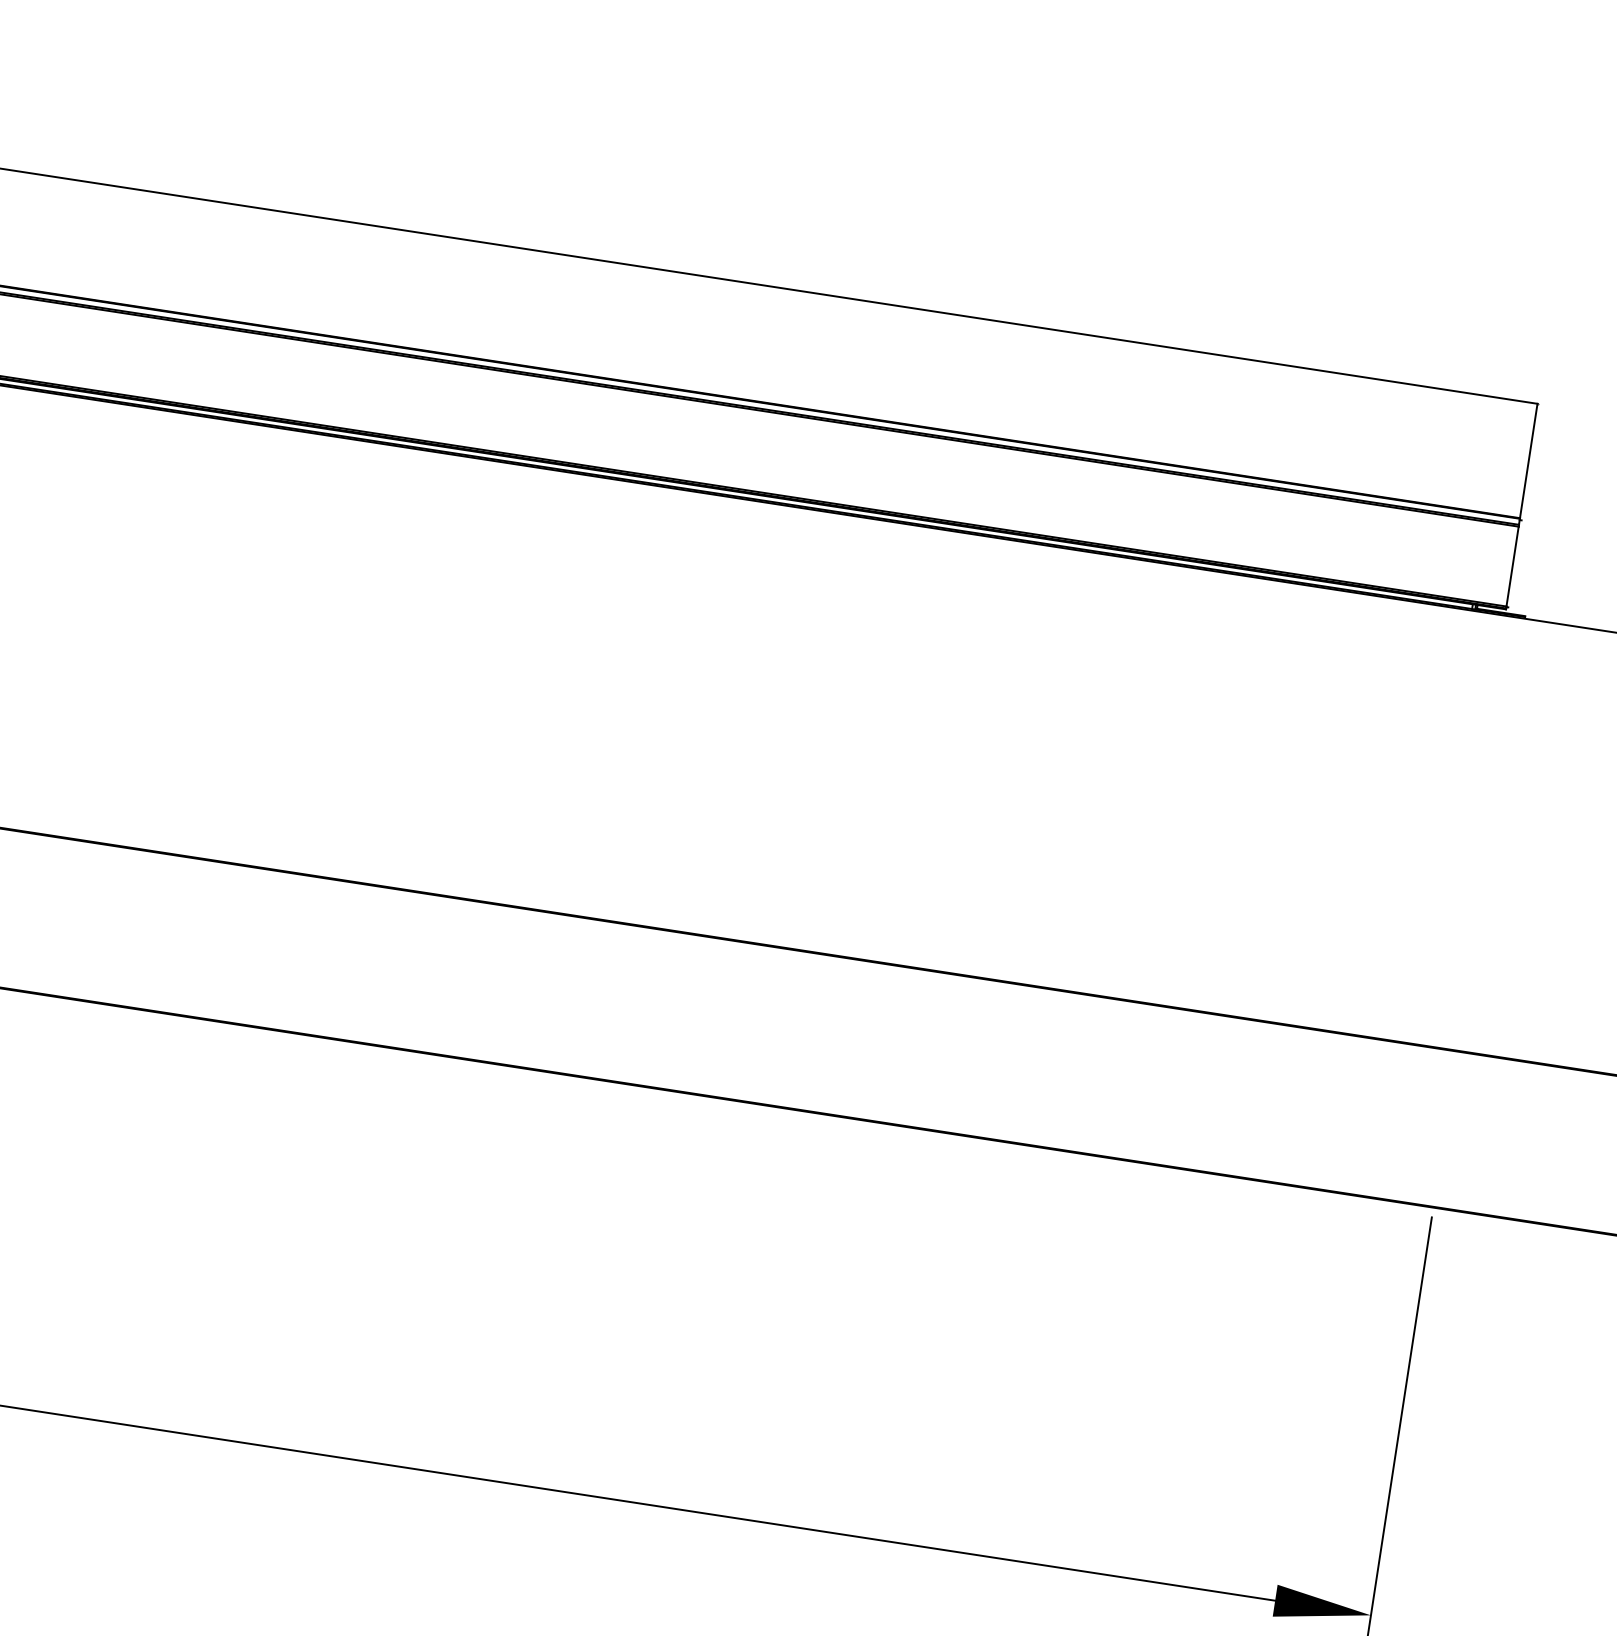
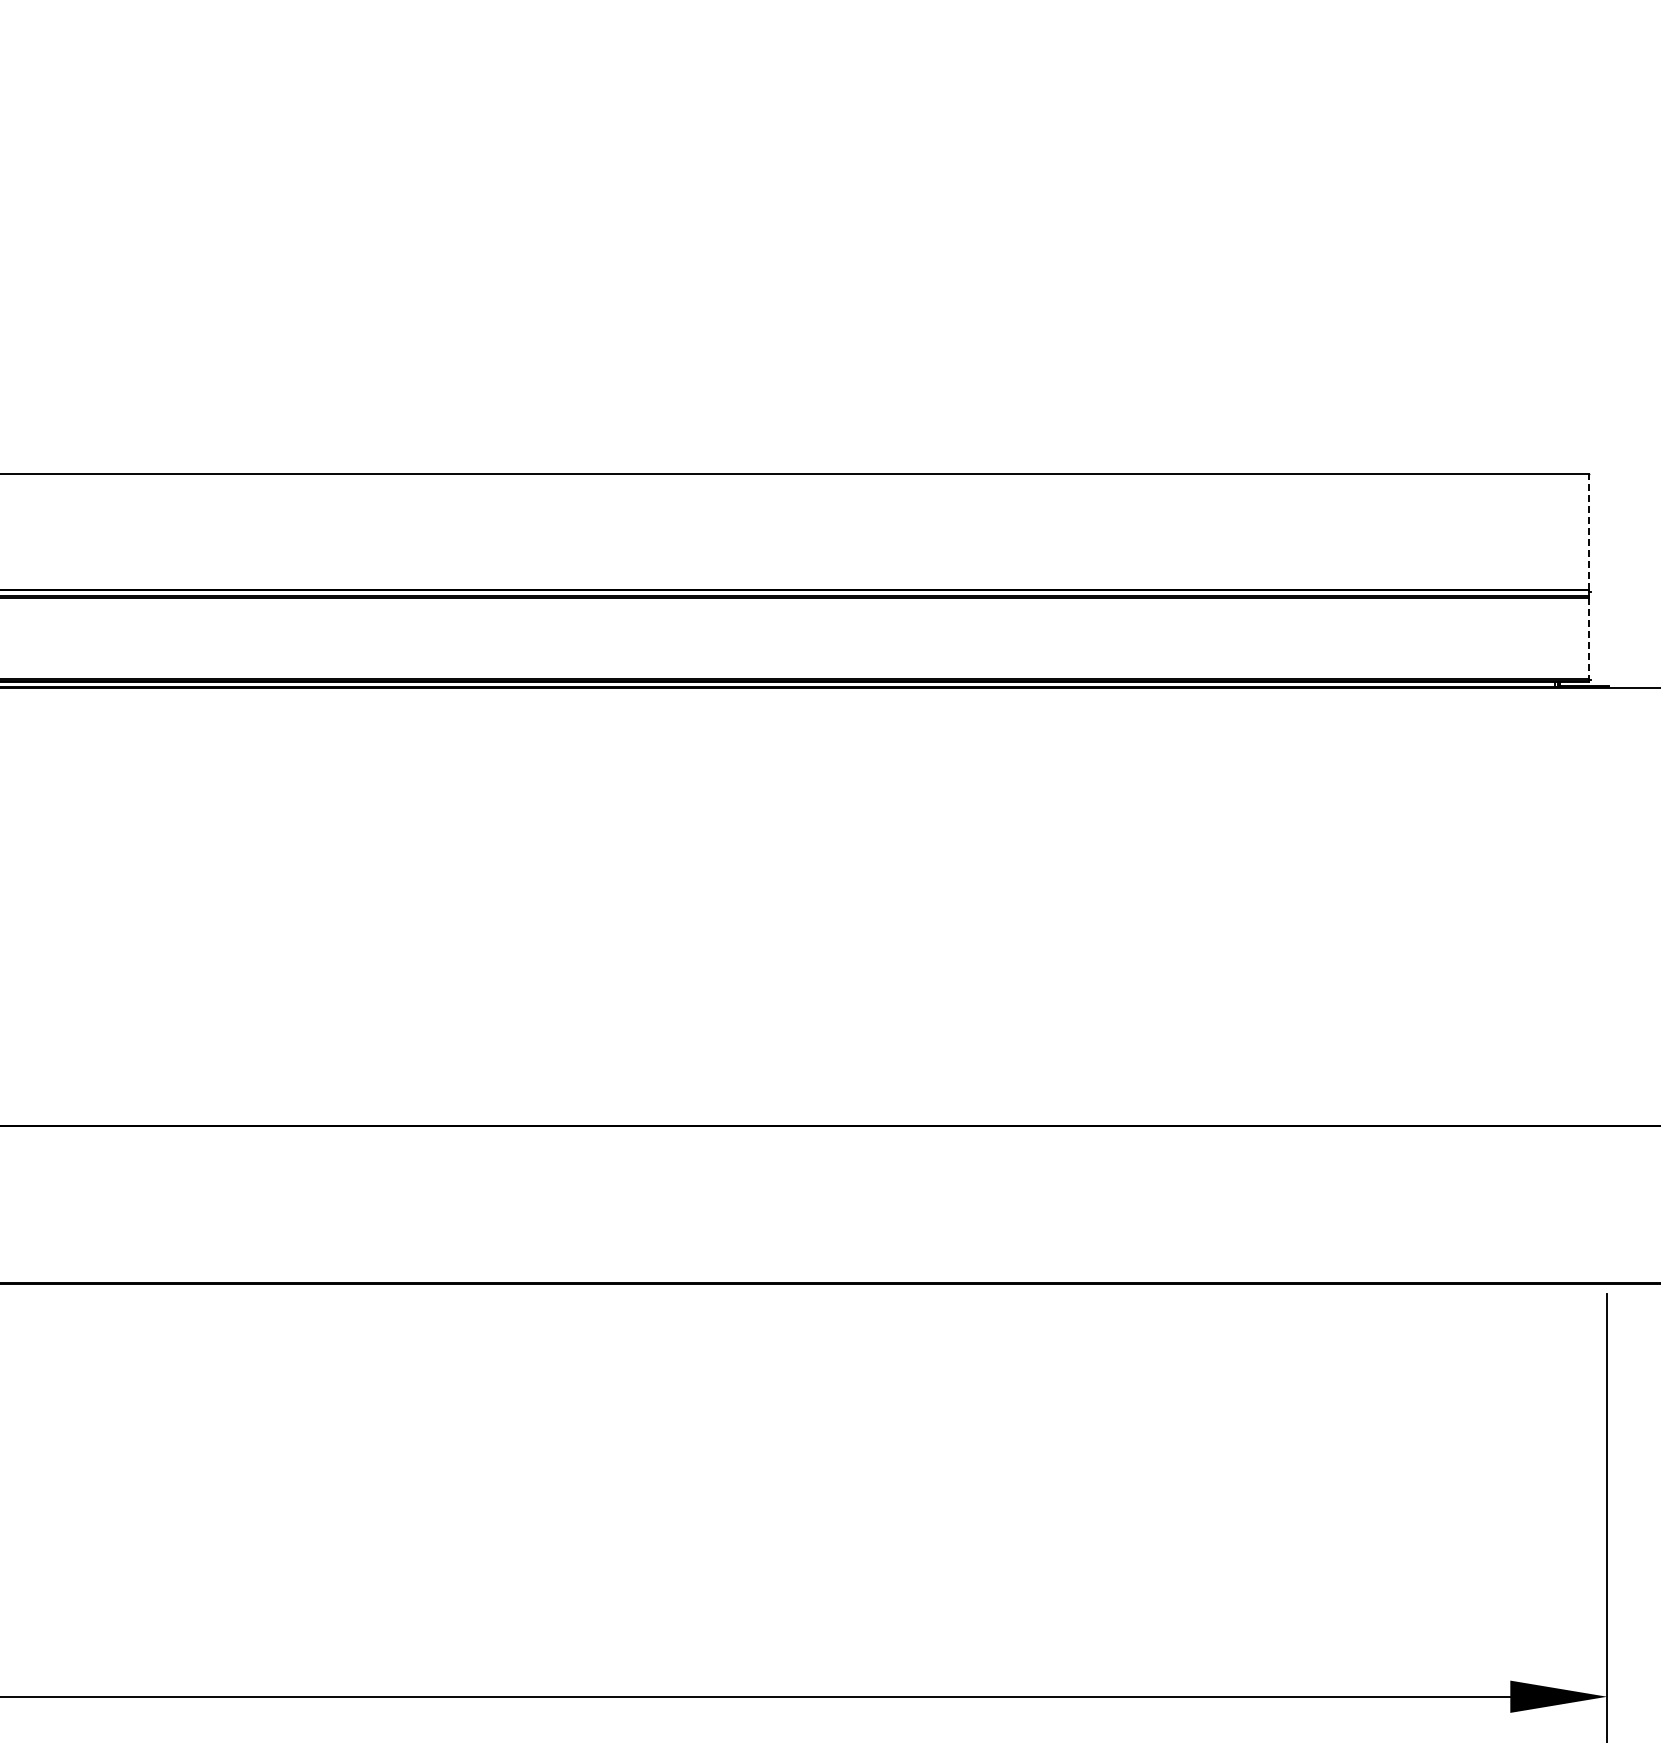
line: (1528, 460) -> (1588, 531), solid -> dashed
line: (1512, 567) -> (1588, 639), solid -> dashed

